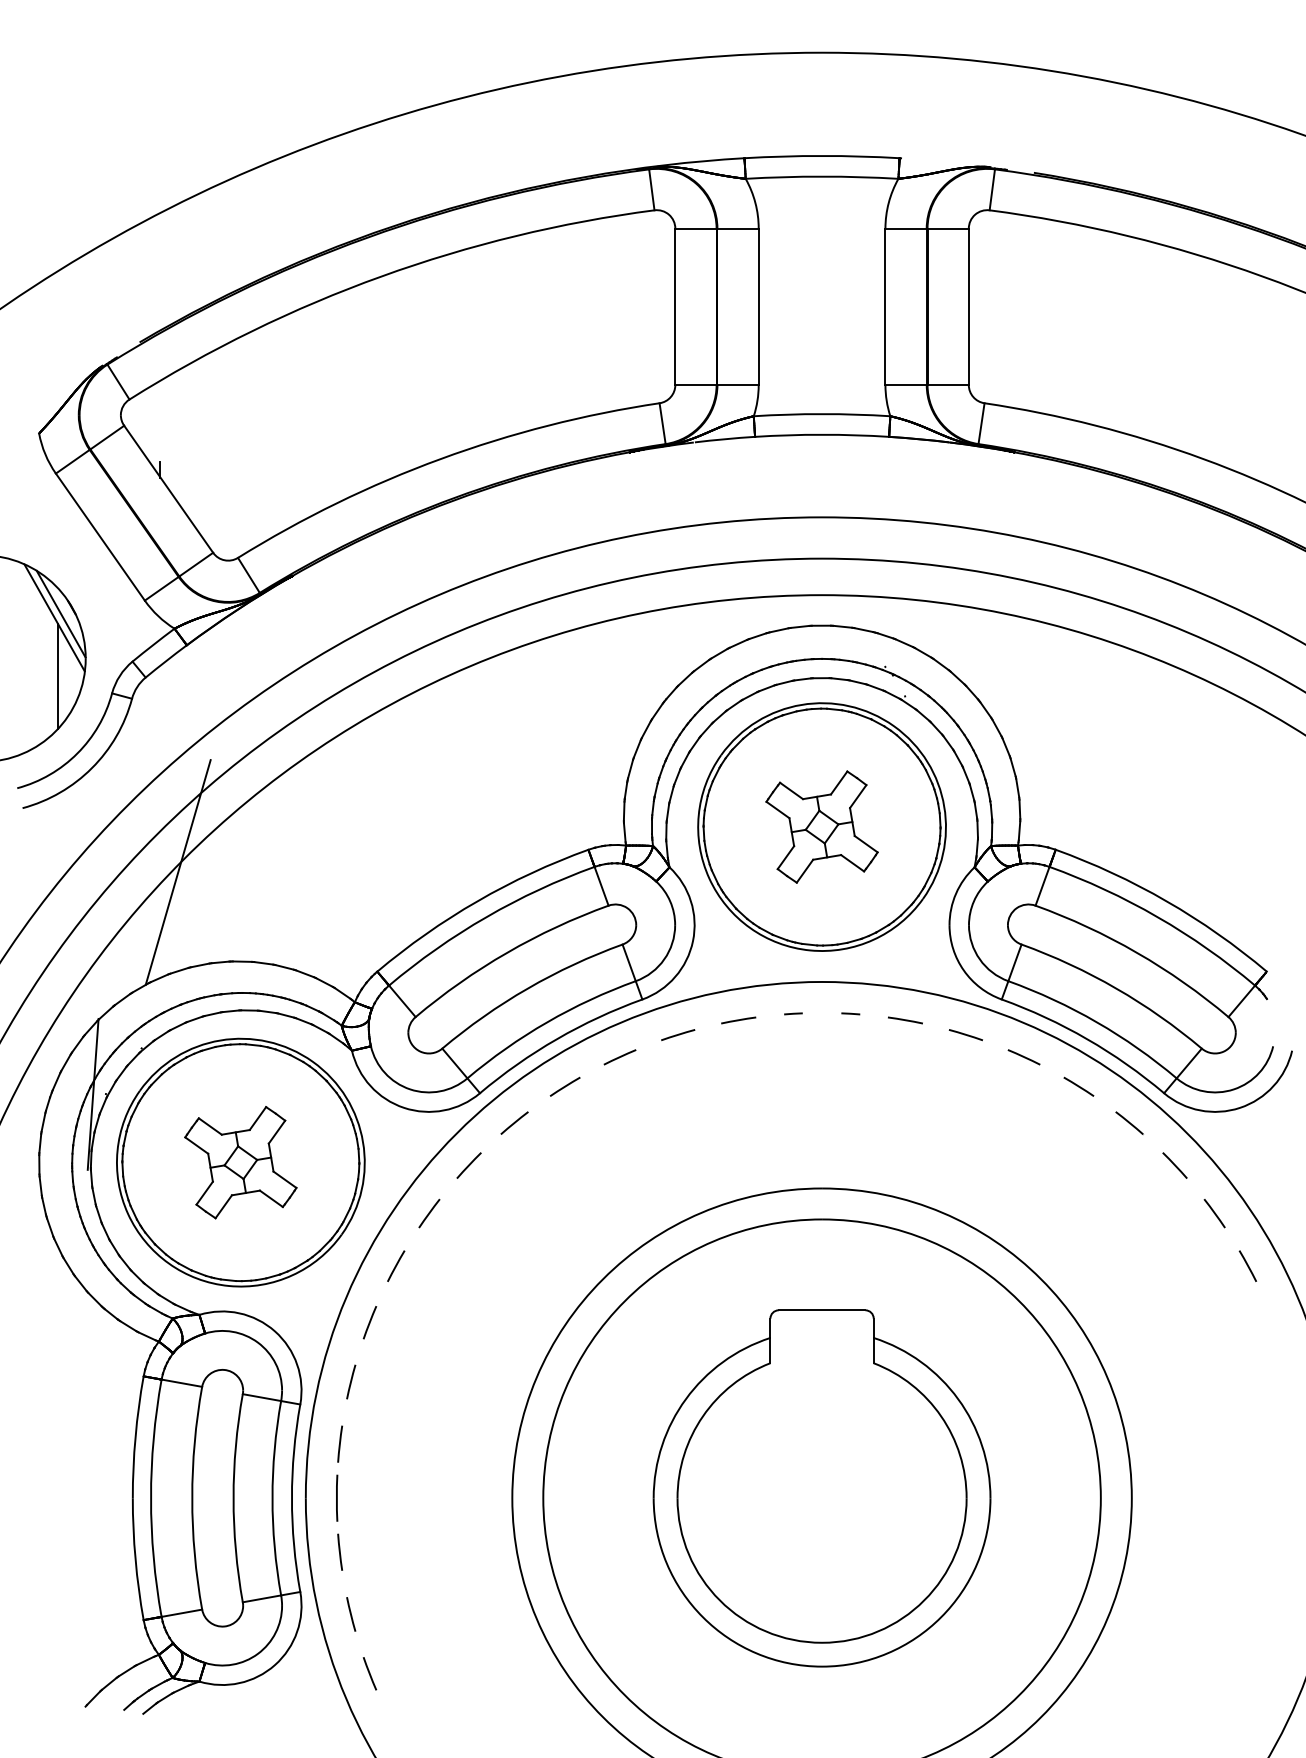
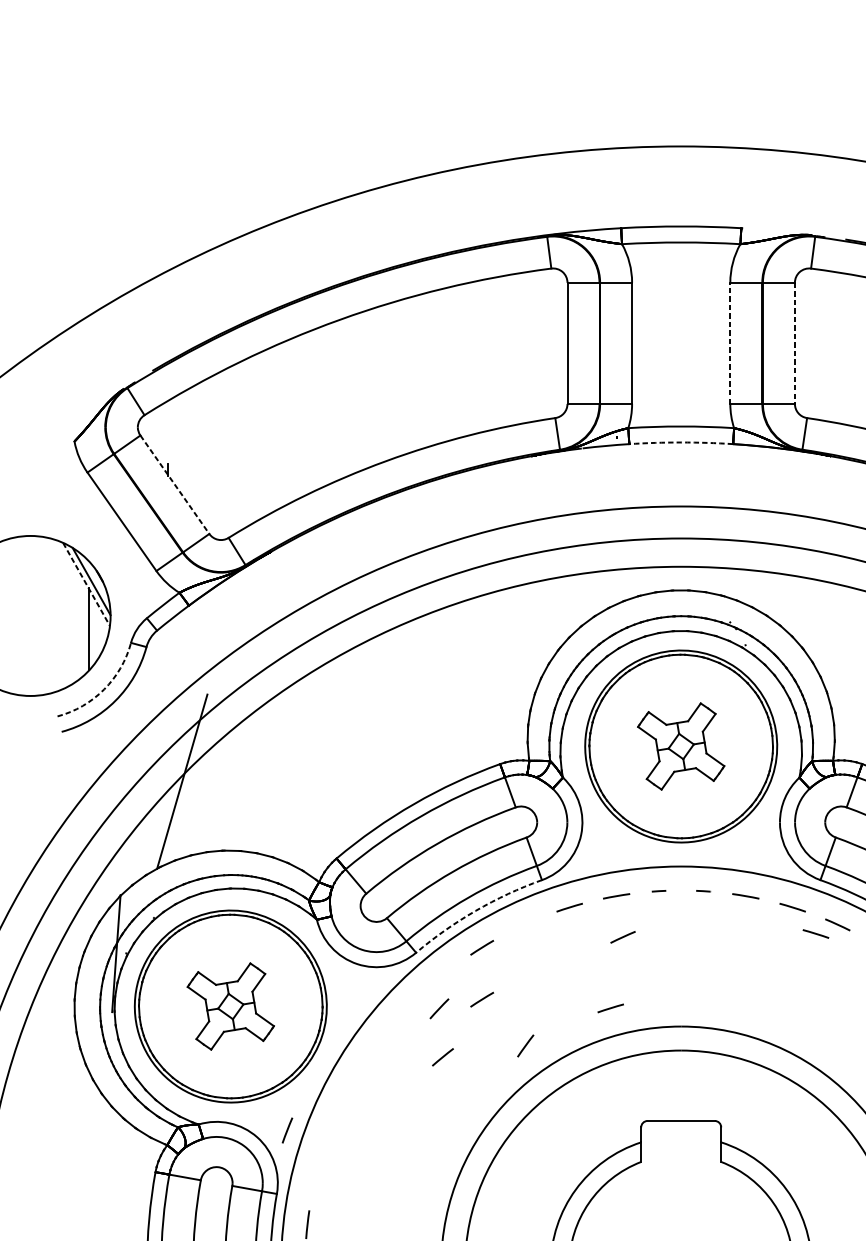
line: (885, 306) -> (730, 343), solid -> dashed
line: (968, 307) -> (794, 343), solid -> dashed
arc: (822, 434) -> (681, 442), solid -> dashed
line: (168, 489) -> (174, 484), solid -> dashed
line: (54, 618) -> (86, 584), solid -> dashed
arc: (77, 753) -> (104, 689), solid -> dashed
arc: (557, 1039) -> (476, 911), solid -> dashed
line: (619, 1057) -> (622, 937), moved
line: (995, 1069) -> (815, 934), added
line: (514, 1122) -> (442, 1056), moved
line: (564, 1153) -> (481, 999), added
line: (468, 1165) -> (438, 1008), moved
line: (731, 1165) -> (611, 1008), added
line: (429, 1213) -> (525, 1045), moved
line: (396, 1265) -> (351, 1086), removed
line: (369, 1322) -> (287, 1130), moved
line: (351, 1381) -> (316, 1176), removed

